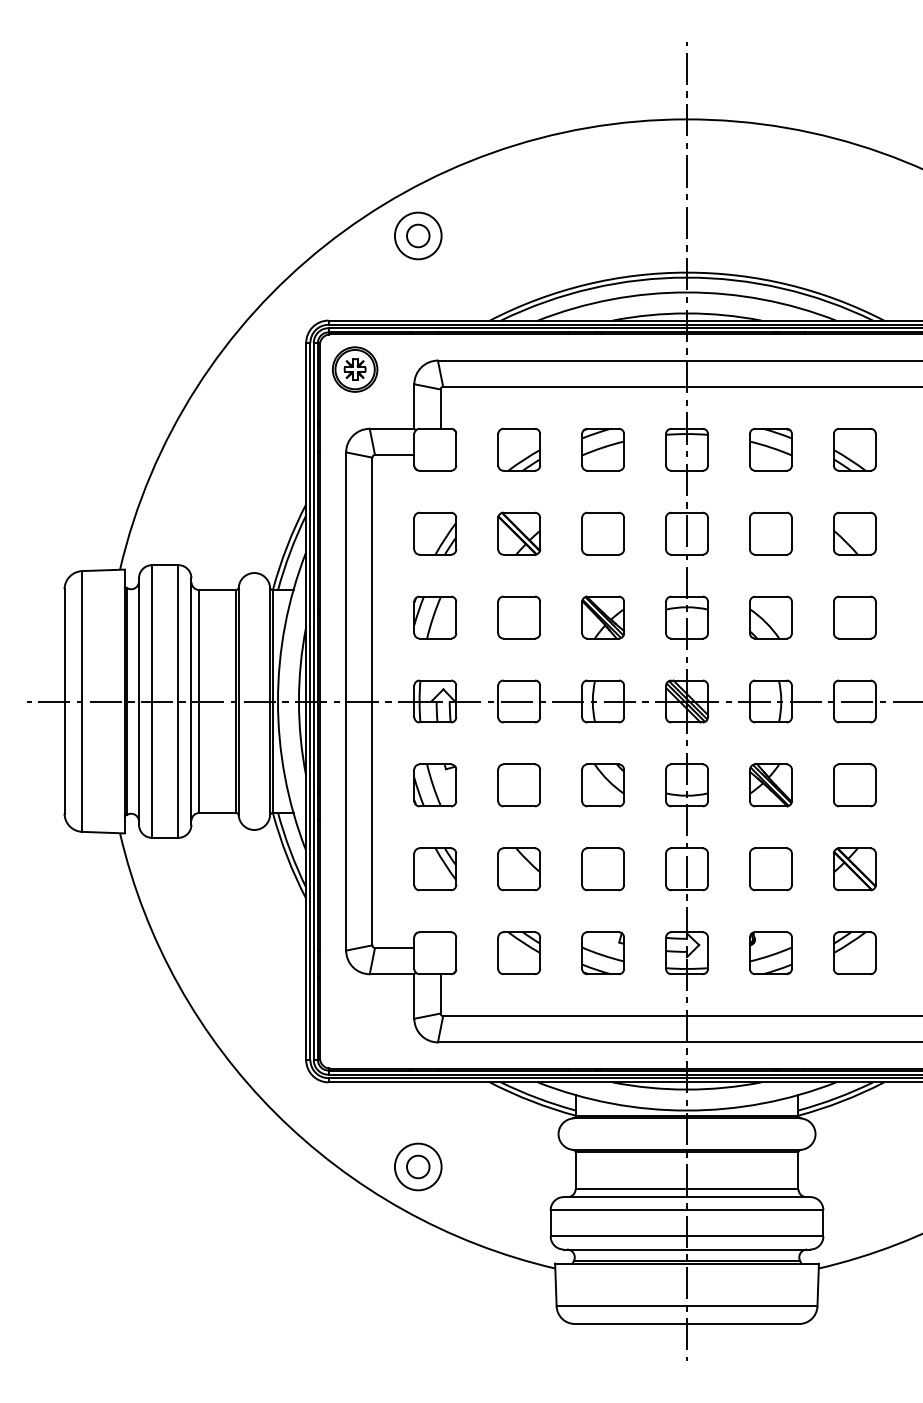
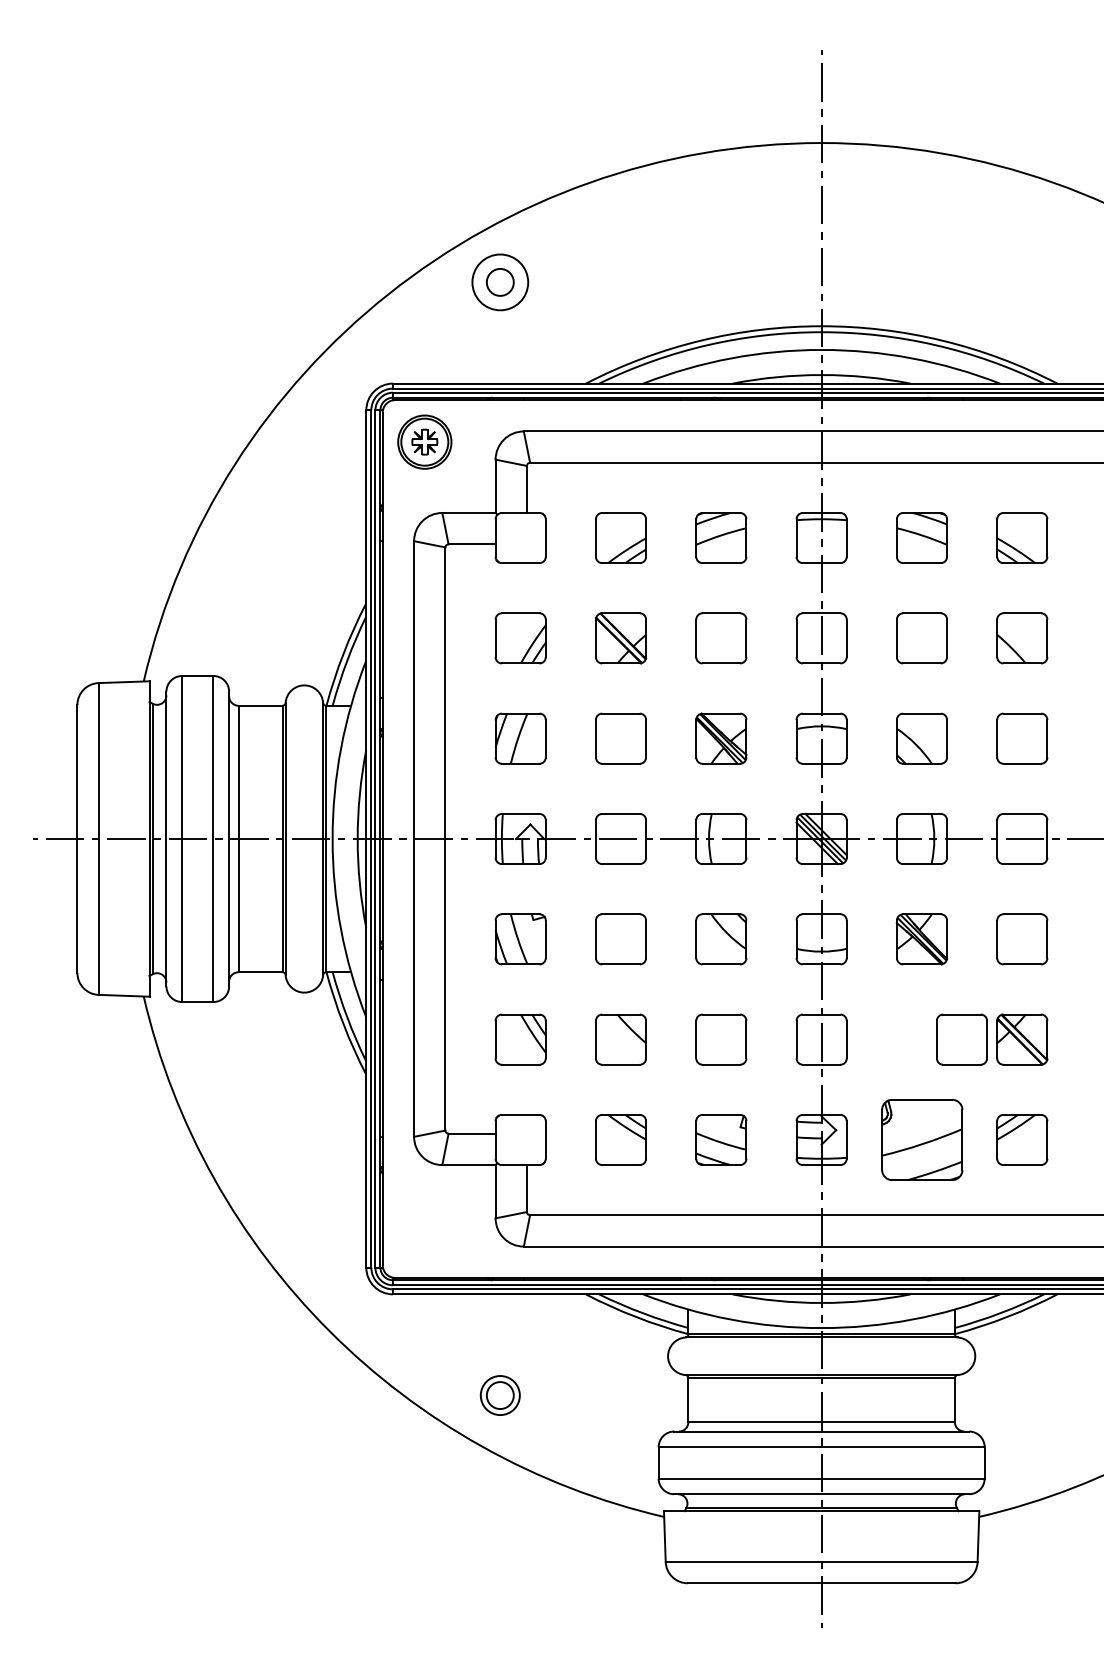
part: (770, 869) -> (961, 1039), moved
part: (770, 952) -> (921, 1139), size x1.6
circle: (418, 1166) -> (500, 1395), size x0.7

